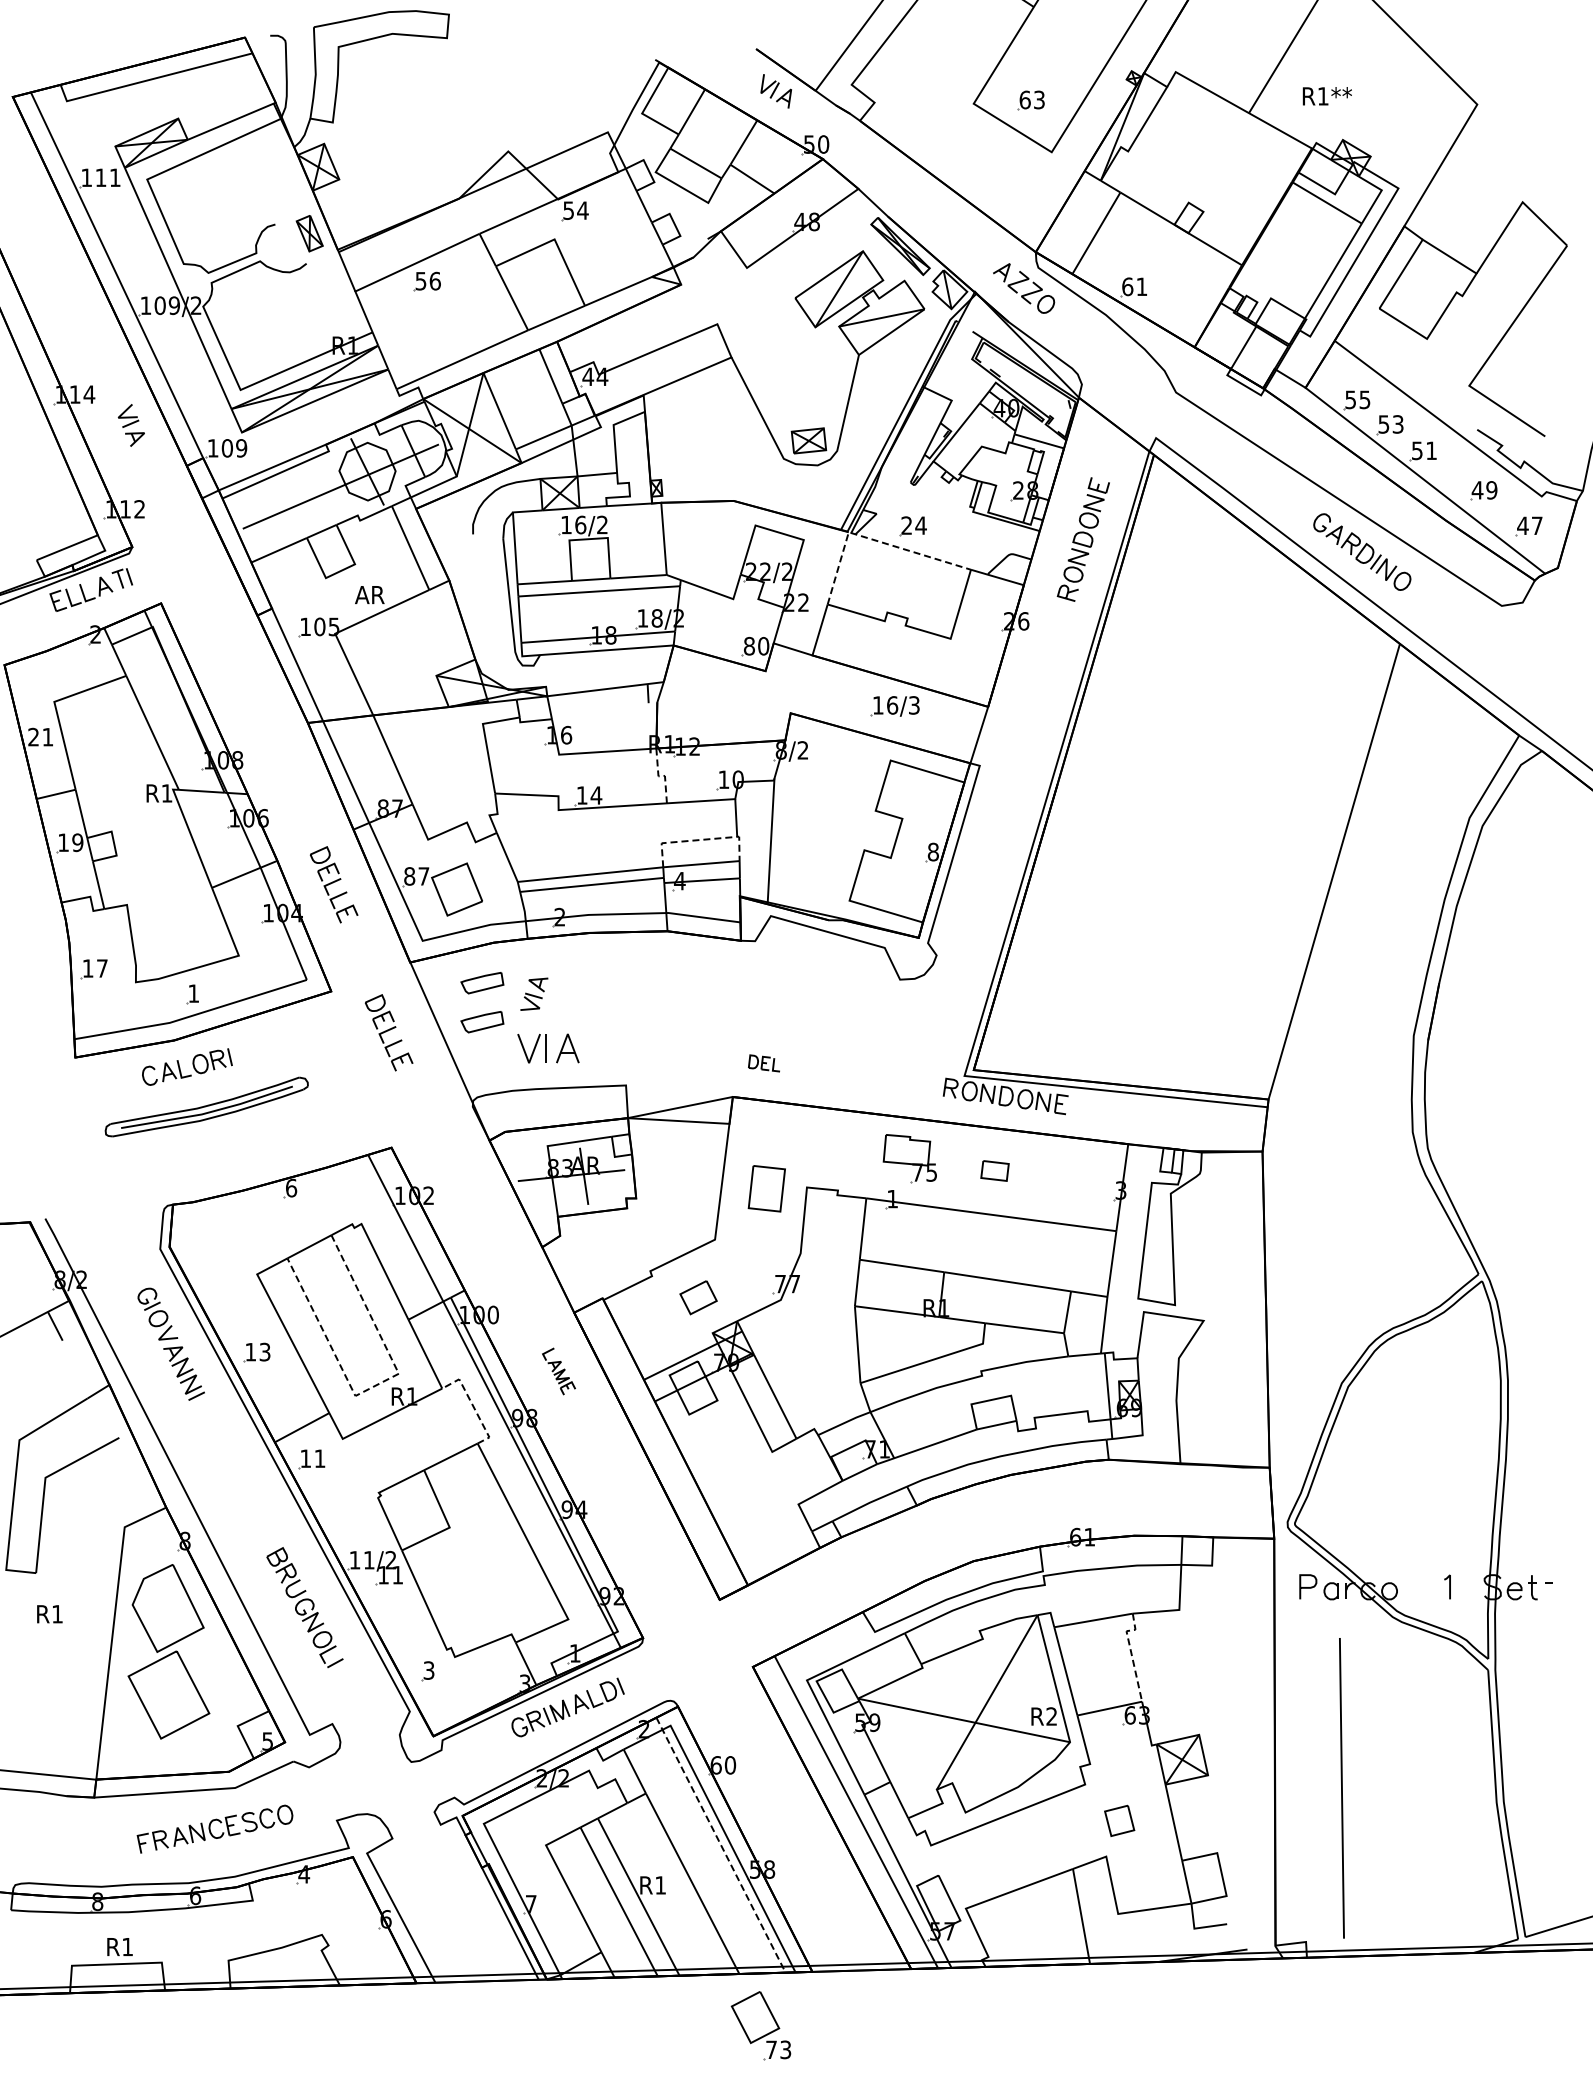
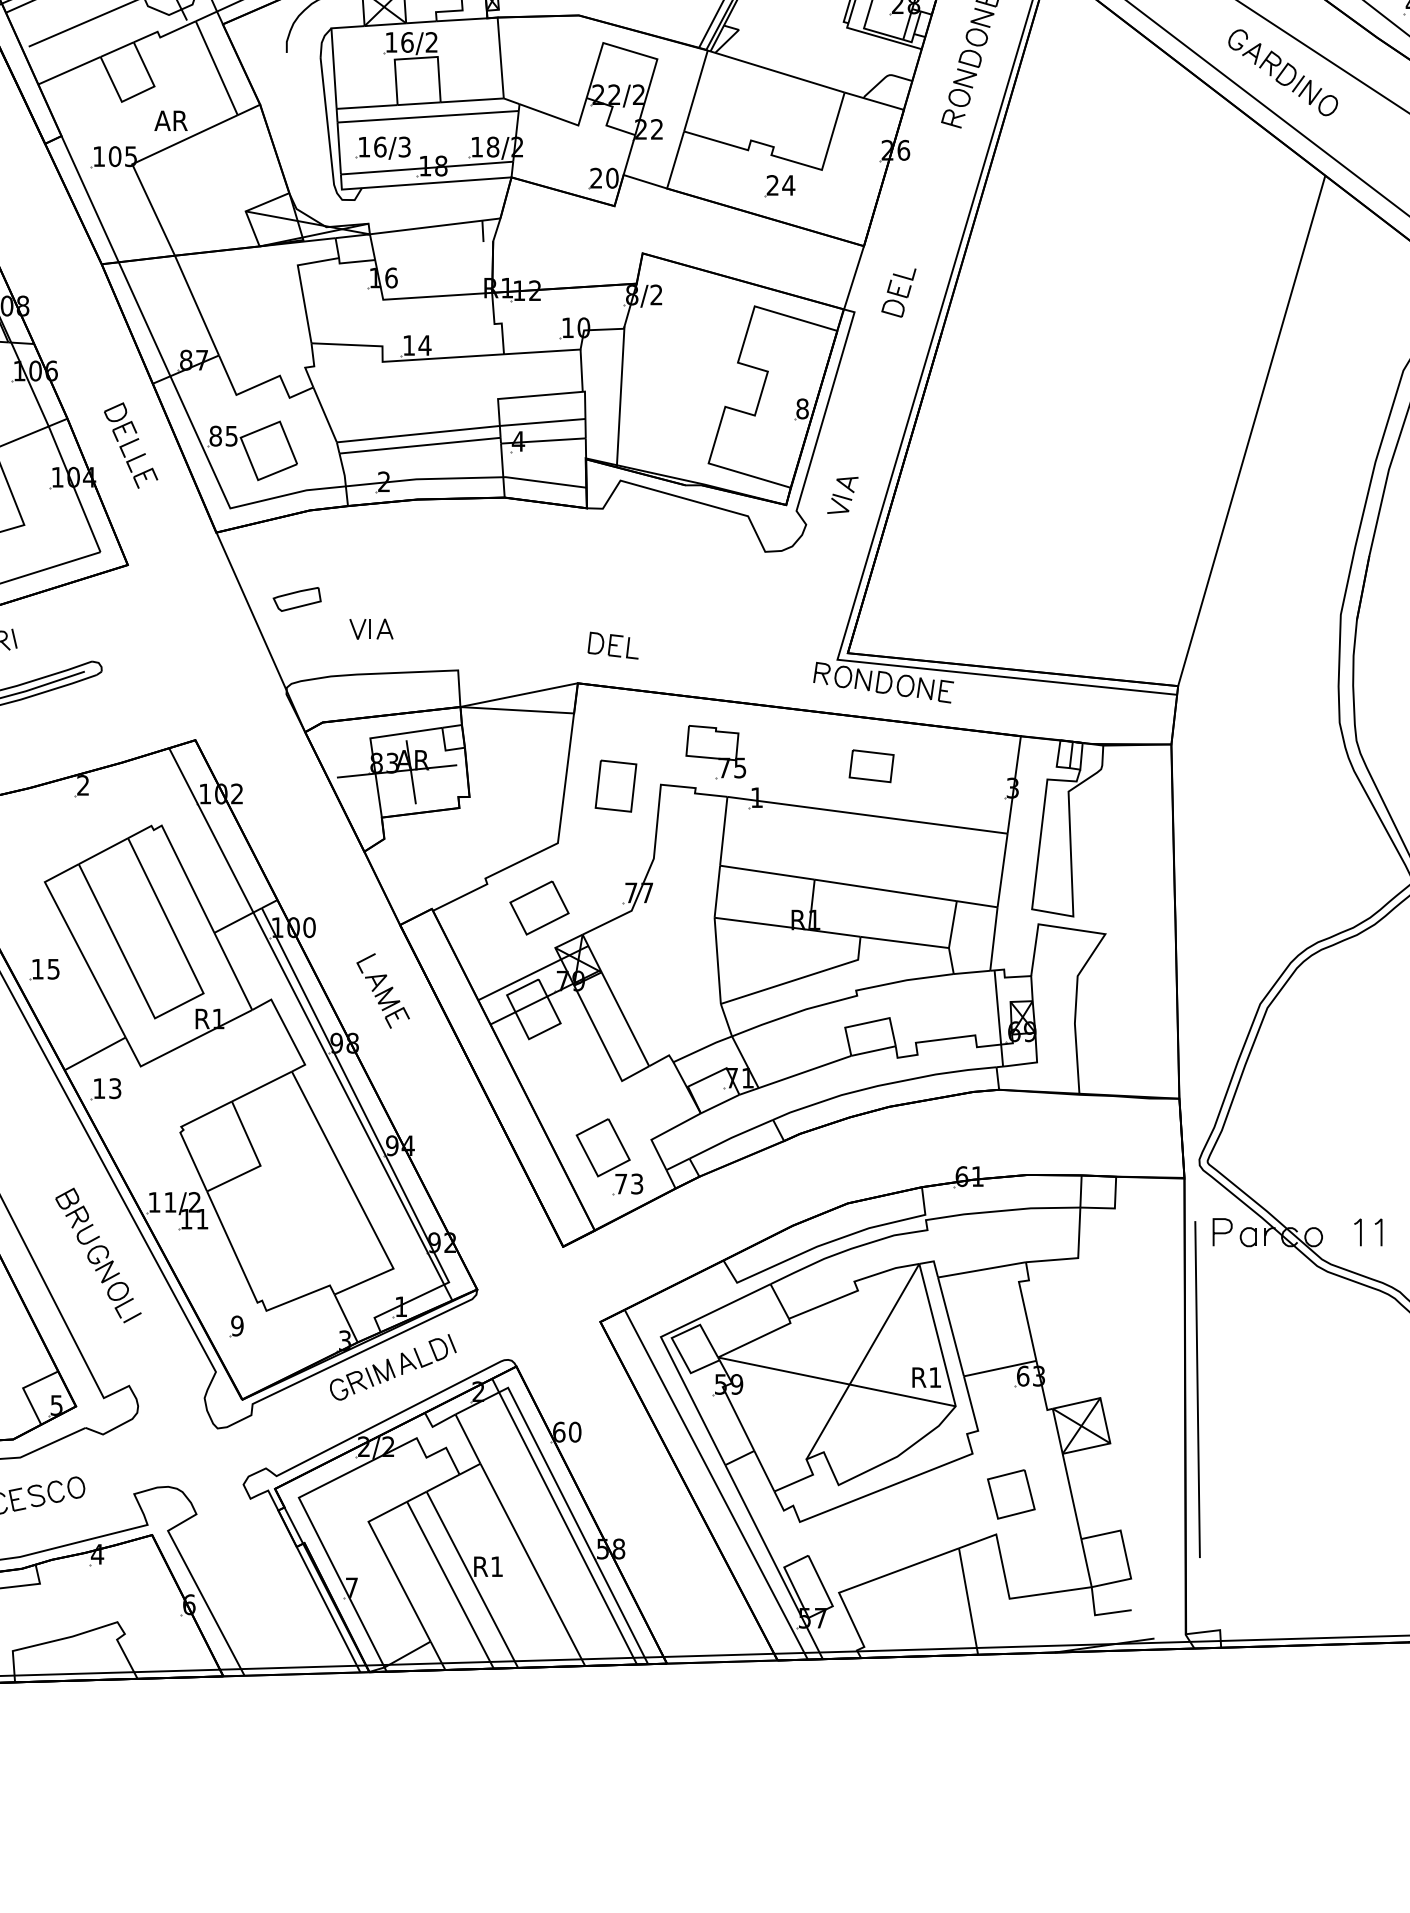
part: (912, 526) -> (779, 186), moved
line: (873, 539) -> (735, 58), dashed -> solid
text: (749, 646) -> (596, 178), 80 -> 20
part: (894, 706) -> (382, 148), moved
part: (1019, 748) -> (899, 292), added
line: (662, 776) -> (499, 324), dashed -> solid
line: (700, 839) -> (541, 394), dashed -> solid
text: (423, 876) -> (231, 436), 87 -> 85
part: (482, 983) -> (297, 556), removed
part: (534, 993) -> (843, 494), moved
part: (388, 1032) -> (192, 611), removed
part: (548, 1048) -> (371, 628), size x0.62
part: (763, 1063) -> (612, 645), size x1.43
part: (909, 1158) -> (715, 752), moved
part: (994, 1170) -> (871, 765), size x1.43
text: (291, 1187) -> (83, 784), 6 -> 2
part: (698, 1297) -> (539, 907), size x1.43
text: (265, 1351) -> (54, 968), 13 -> 15
part: (558, 1371) -> (382, 990), size x1.43
line: (377, 1384) -> (179, 1005), dashed -> solid
line: (472, 1405) -> (286, 1029), dashed -> solid
text: (319, 1458) -> (114, 1088), 11 -> 13
line: (1430, 1586) -> (1359, 1231), added
line: (1131, 1652) -> (1024, 1305), dashed -> solid
text: (428, 1670) -> (236, 1325), 3 -> 9
text: (1051, 1716) -> (934, 1377), R2 -> R1
line: (1341, 1788) -> (1197, 1389), moved
part: (1119, 1820) -> (1011, 1494), size x1.43
line: (720, 1845) -> (564, 1522), dashed -> solid
part: (760, 2025) -> (608, 1156), moved

